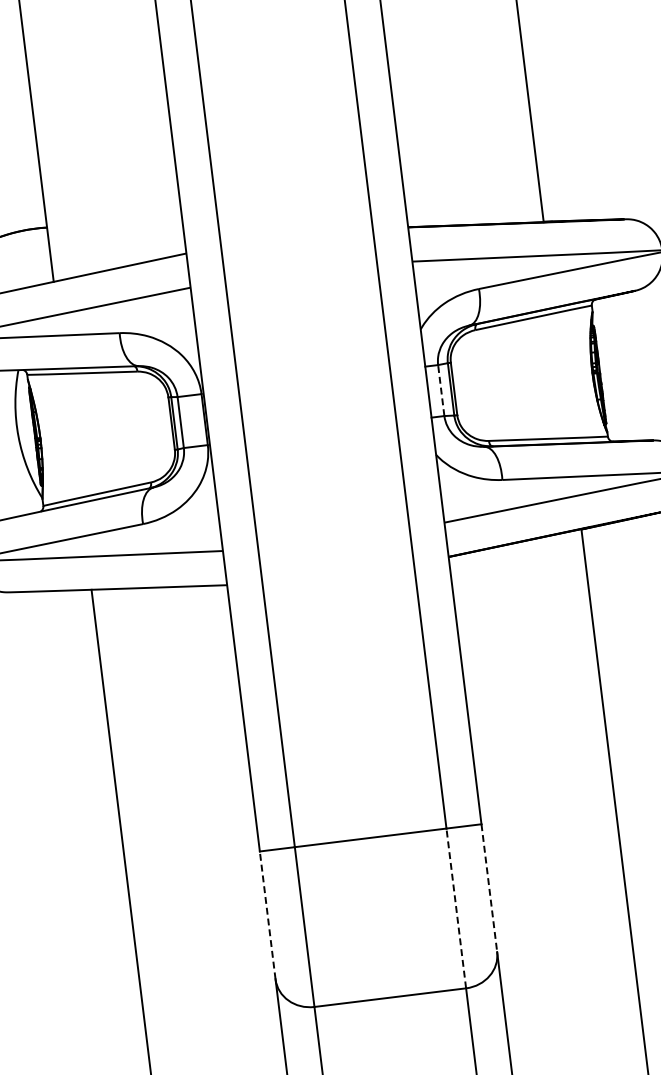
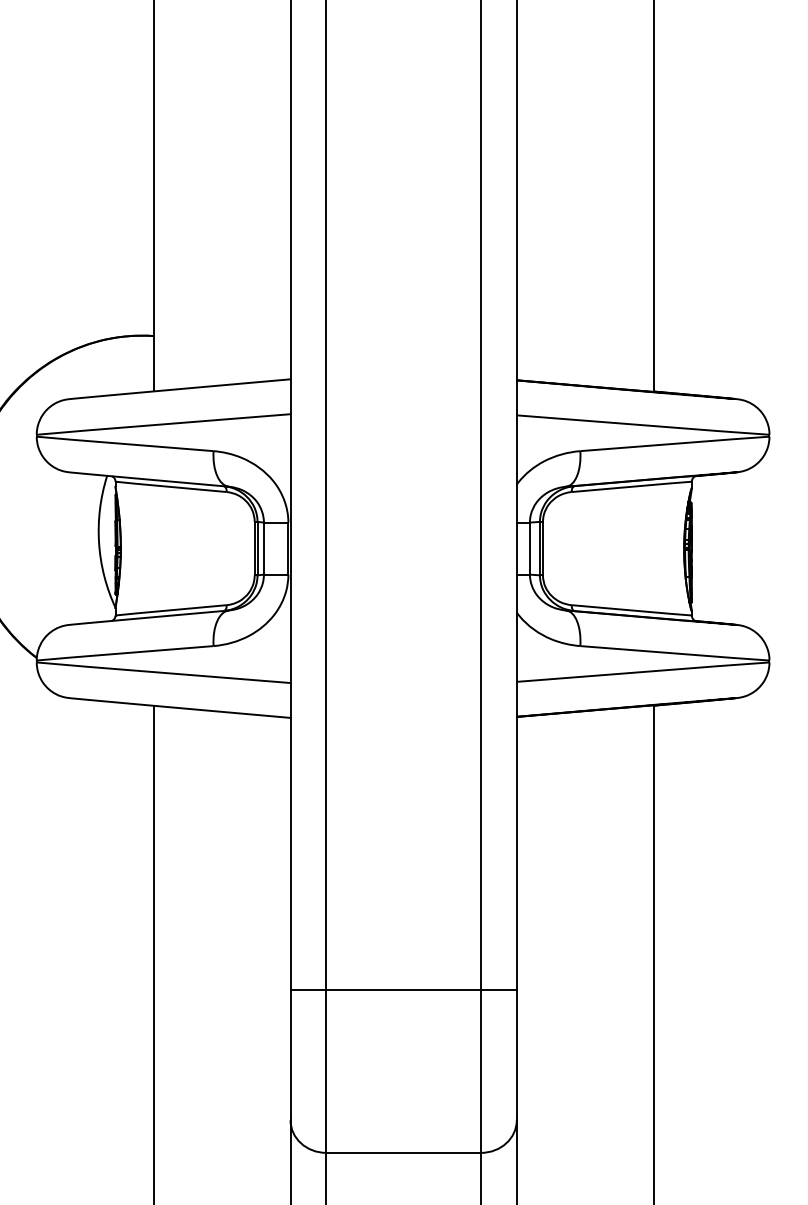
line: (440, 390) -> (529, 548), dashed -> solid
line: (489, 888) -> (516, 1055), dashed -> solid
line: (456, 908) -> (481, 1071), dashed -> solid
line: (267, 914) -> (290, 1054), dashed -> solid

